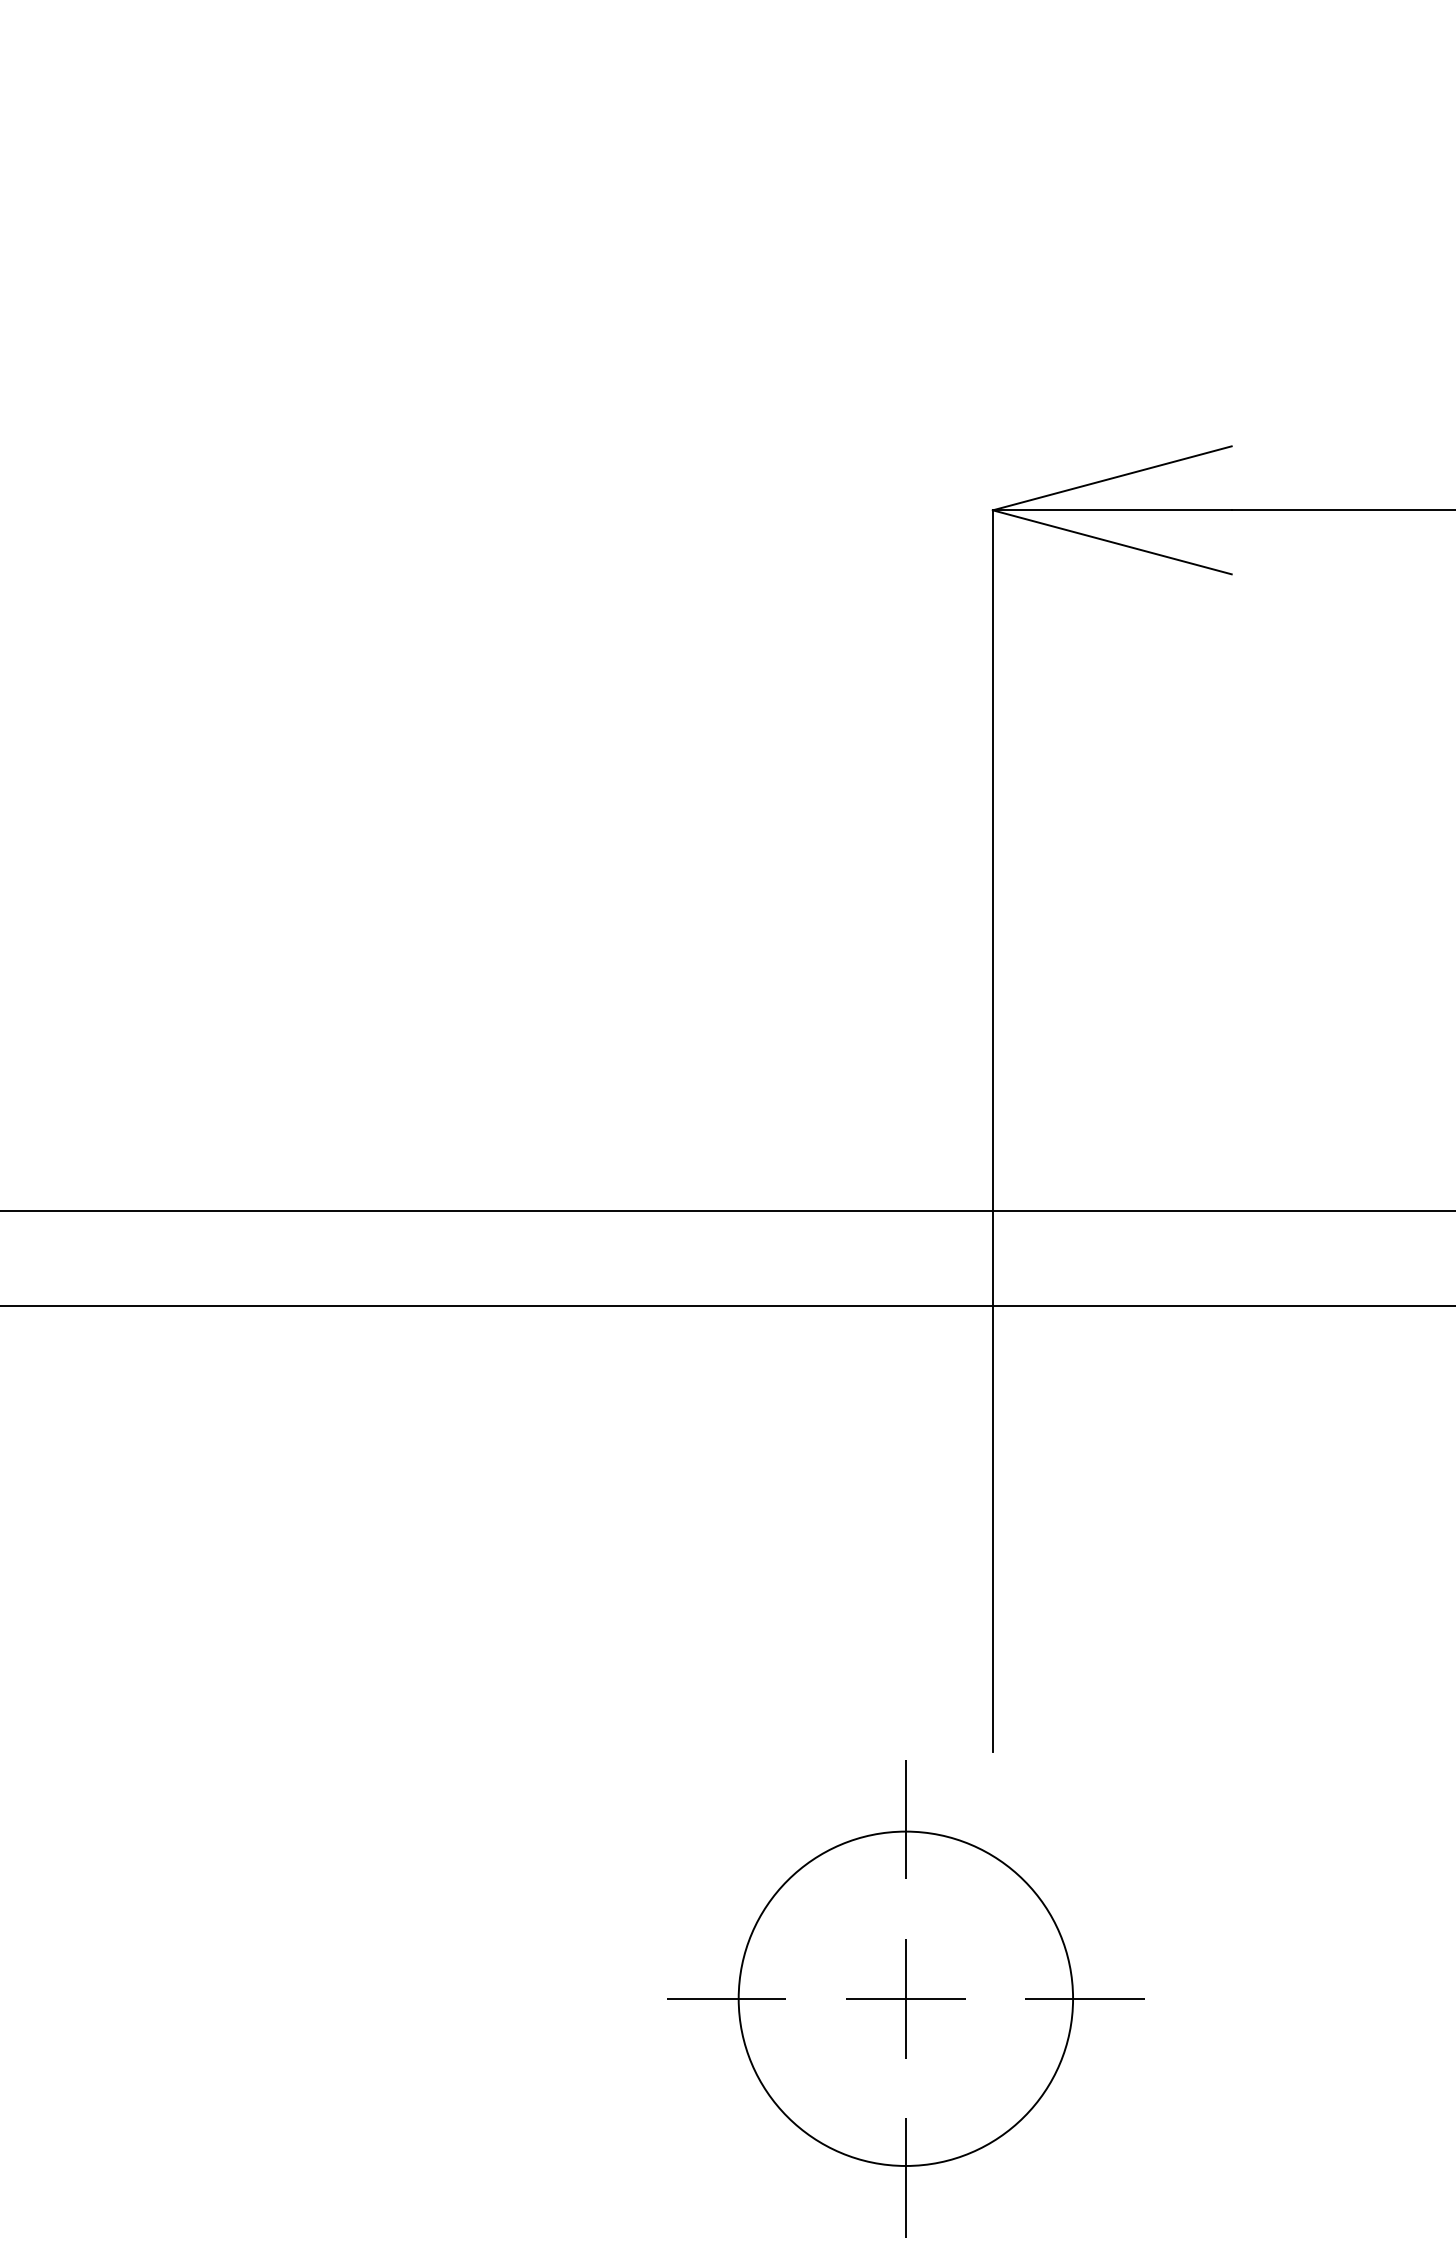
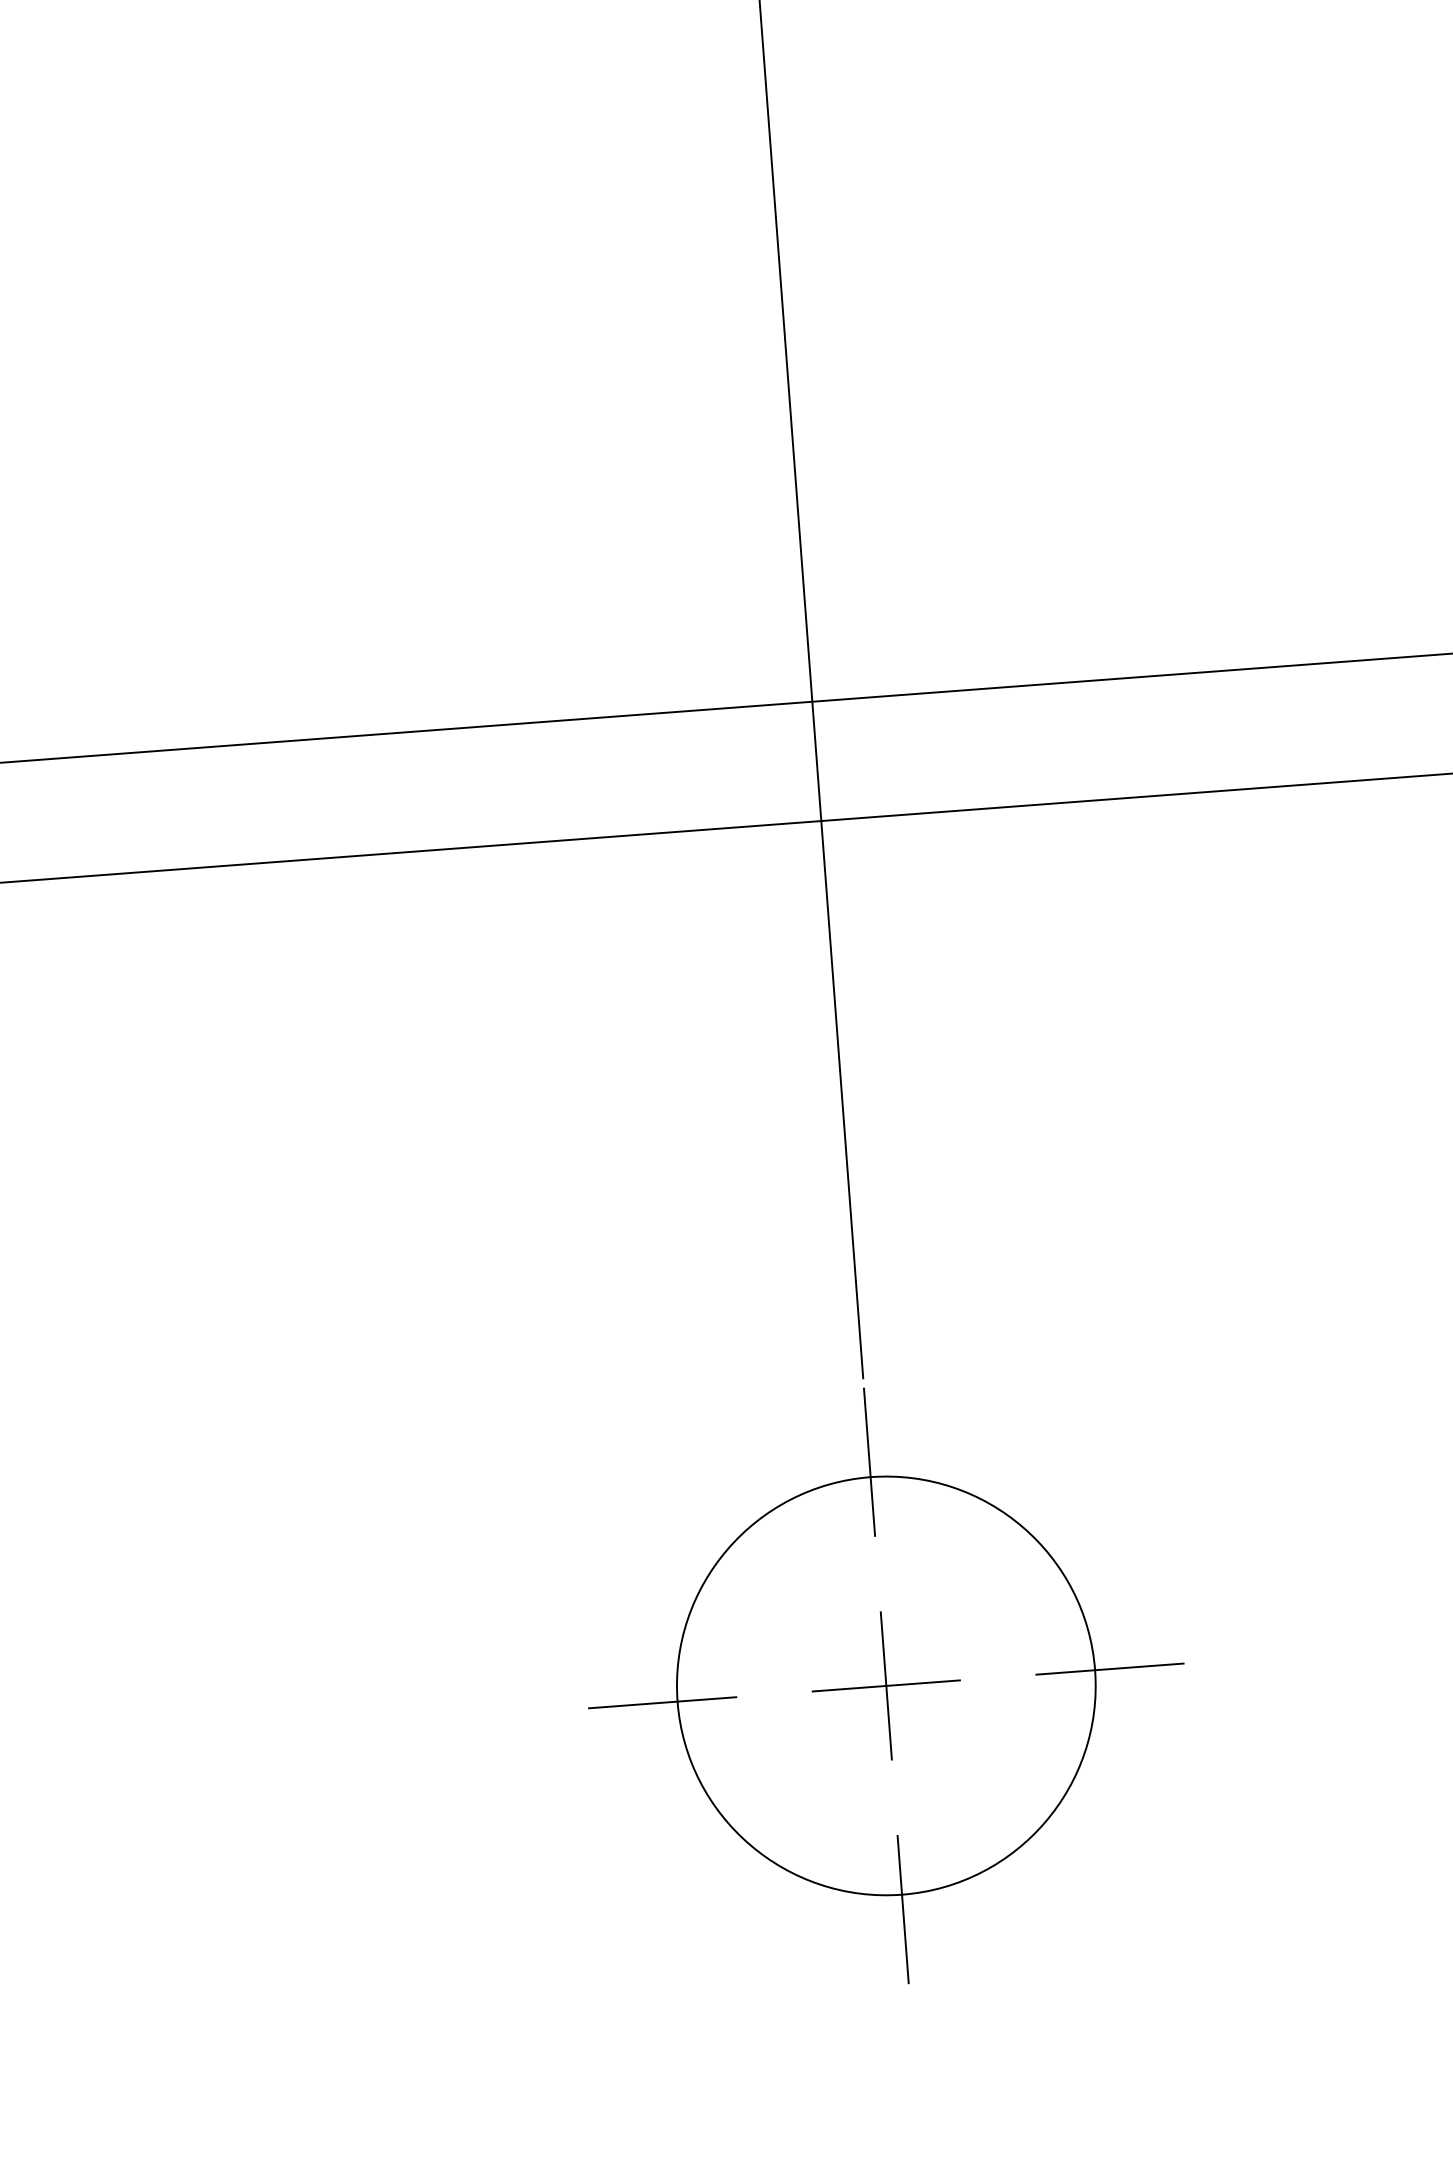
part: (905, 1998) -> (885, 1685), moved

